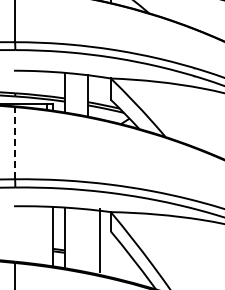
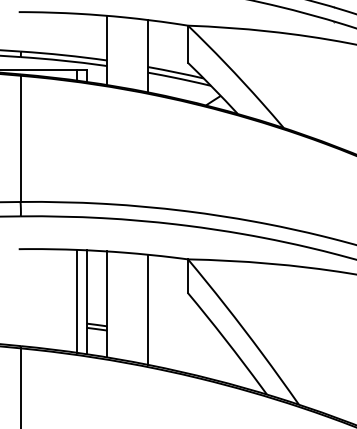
line: (15, 142) -> (21, 137), dashed -> solid
line: (47, 235) -> (77, 300), added
line: (99, 240) -> (147, 309), moved

